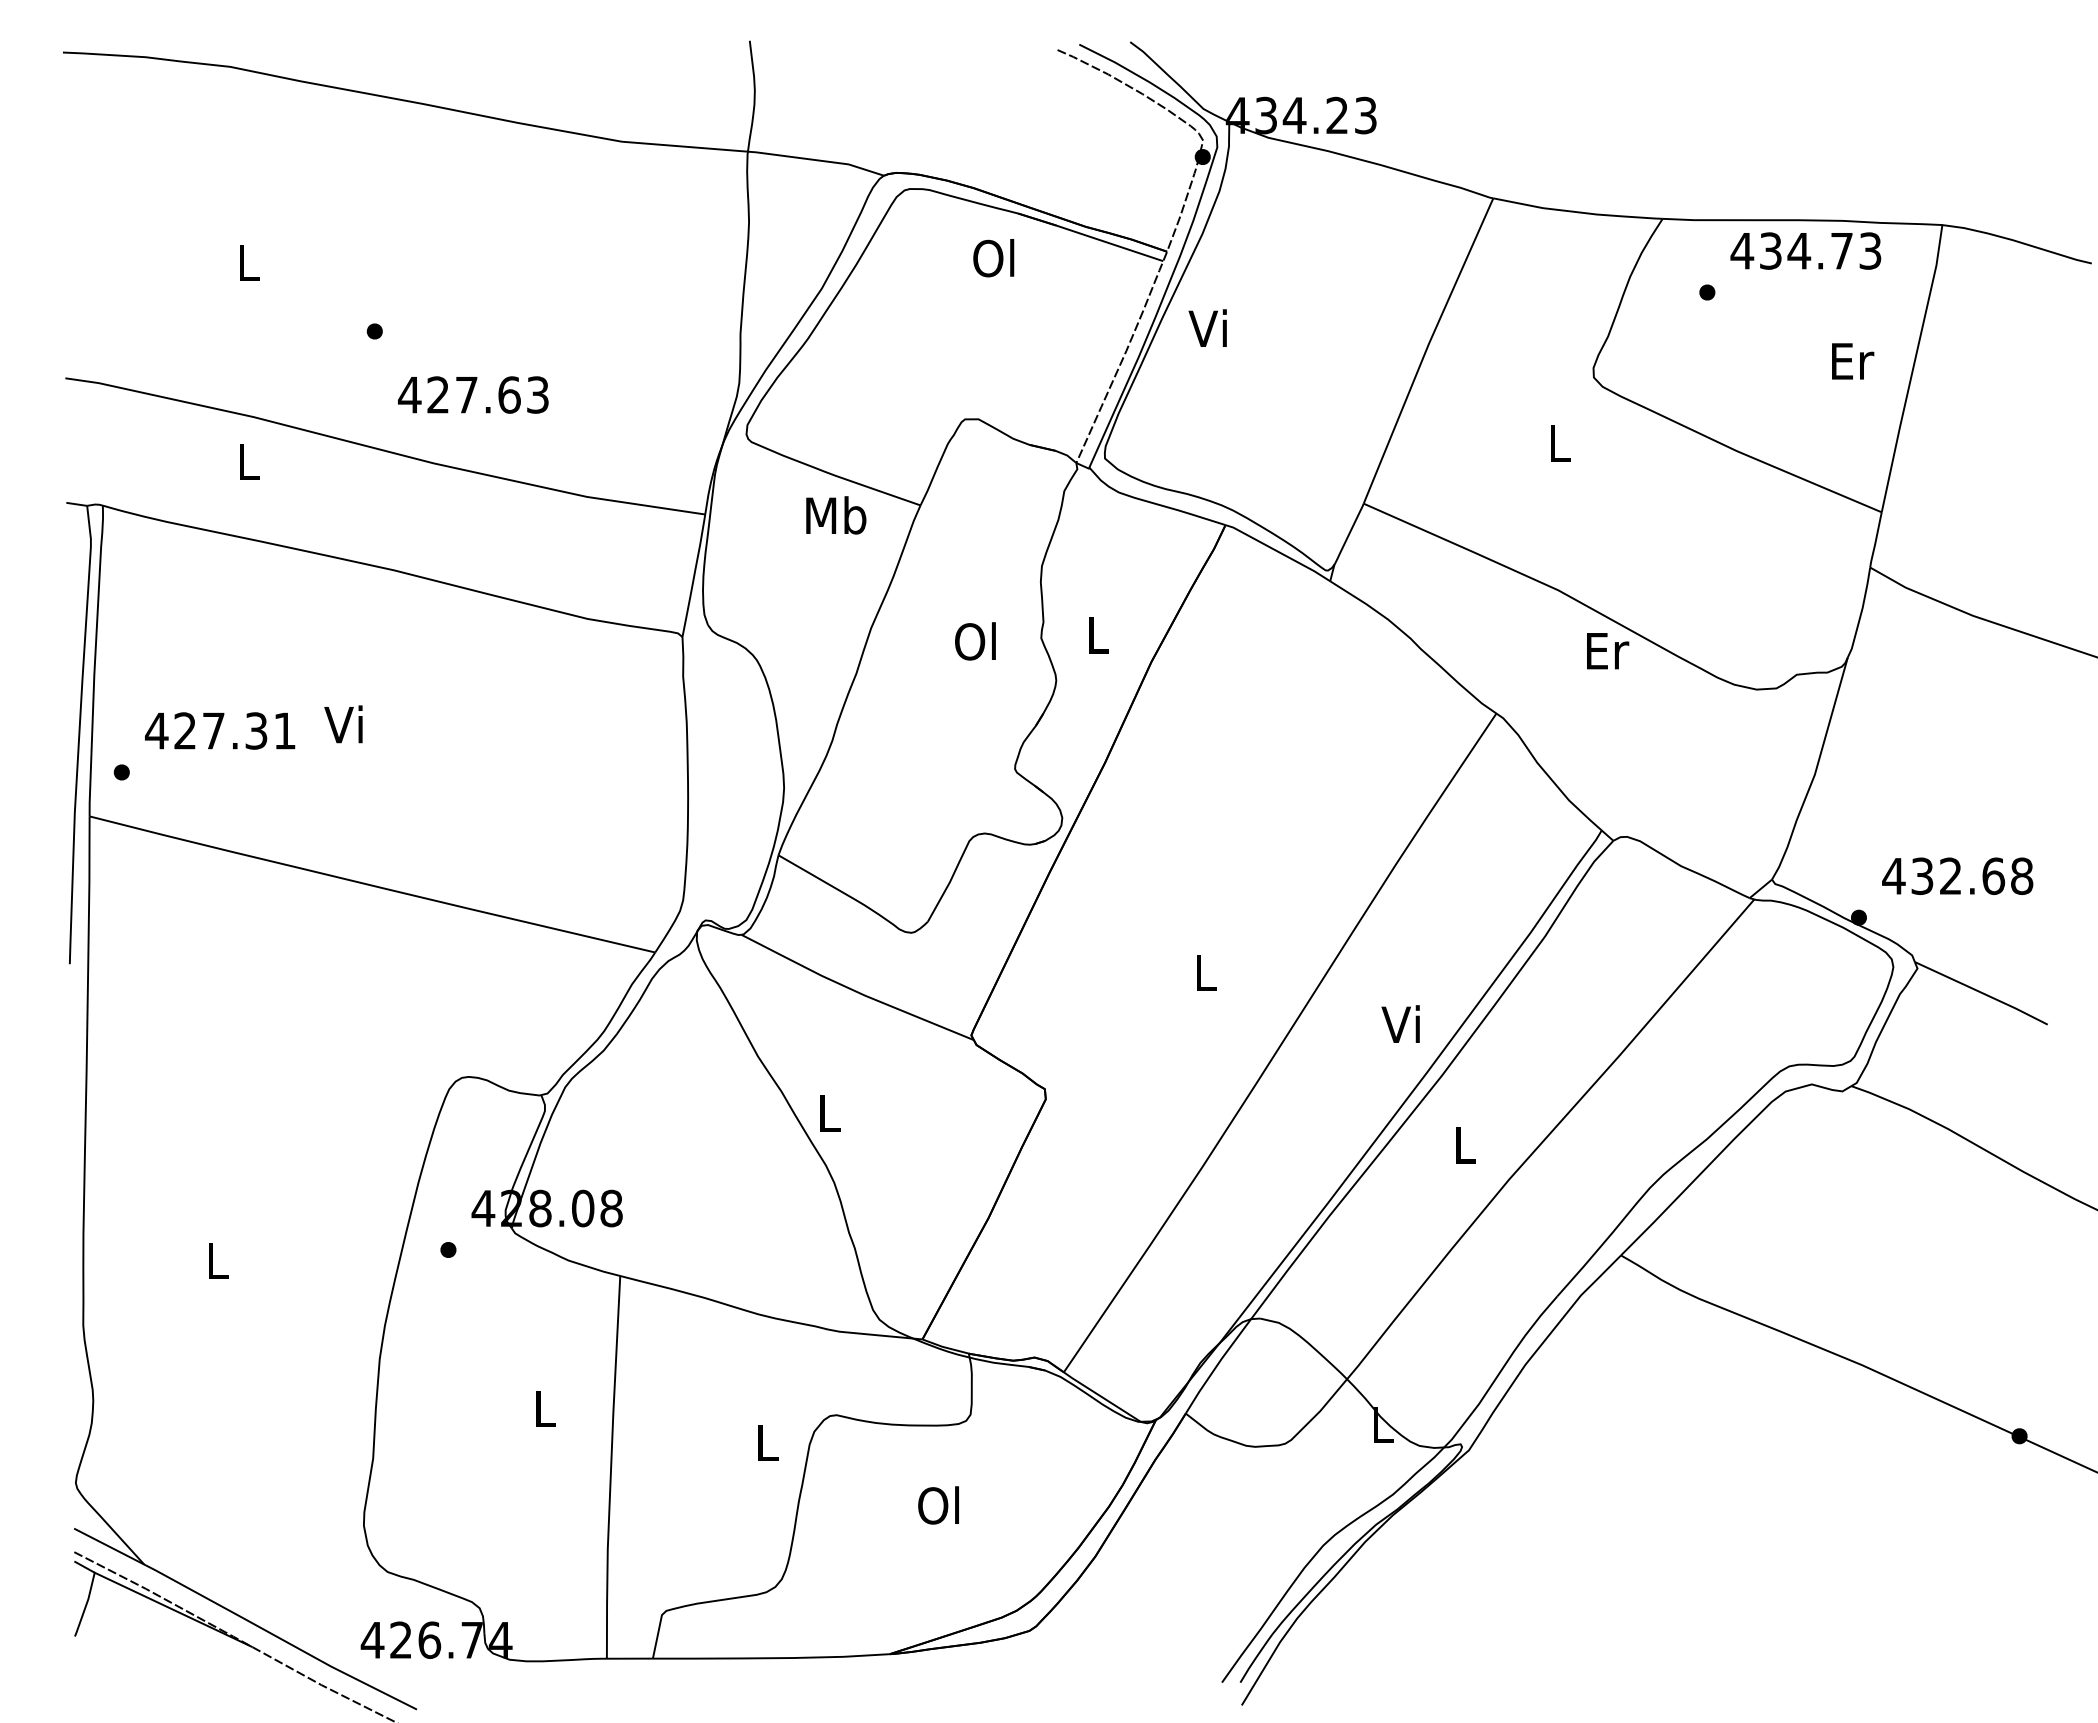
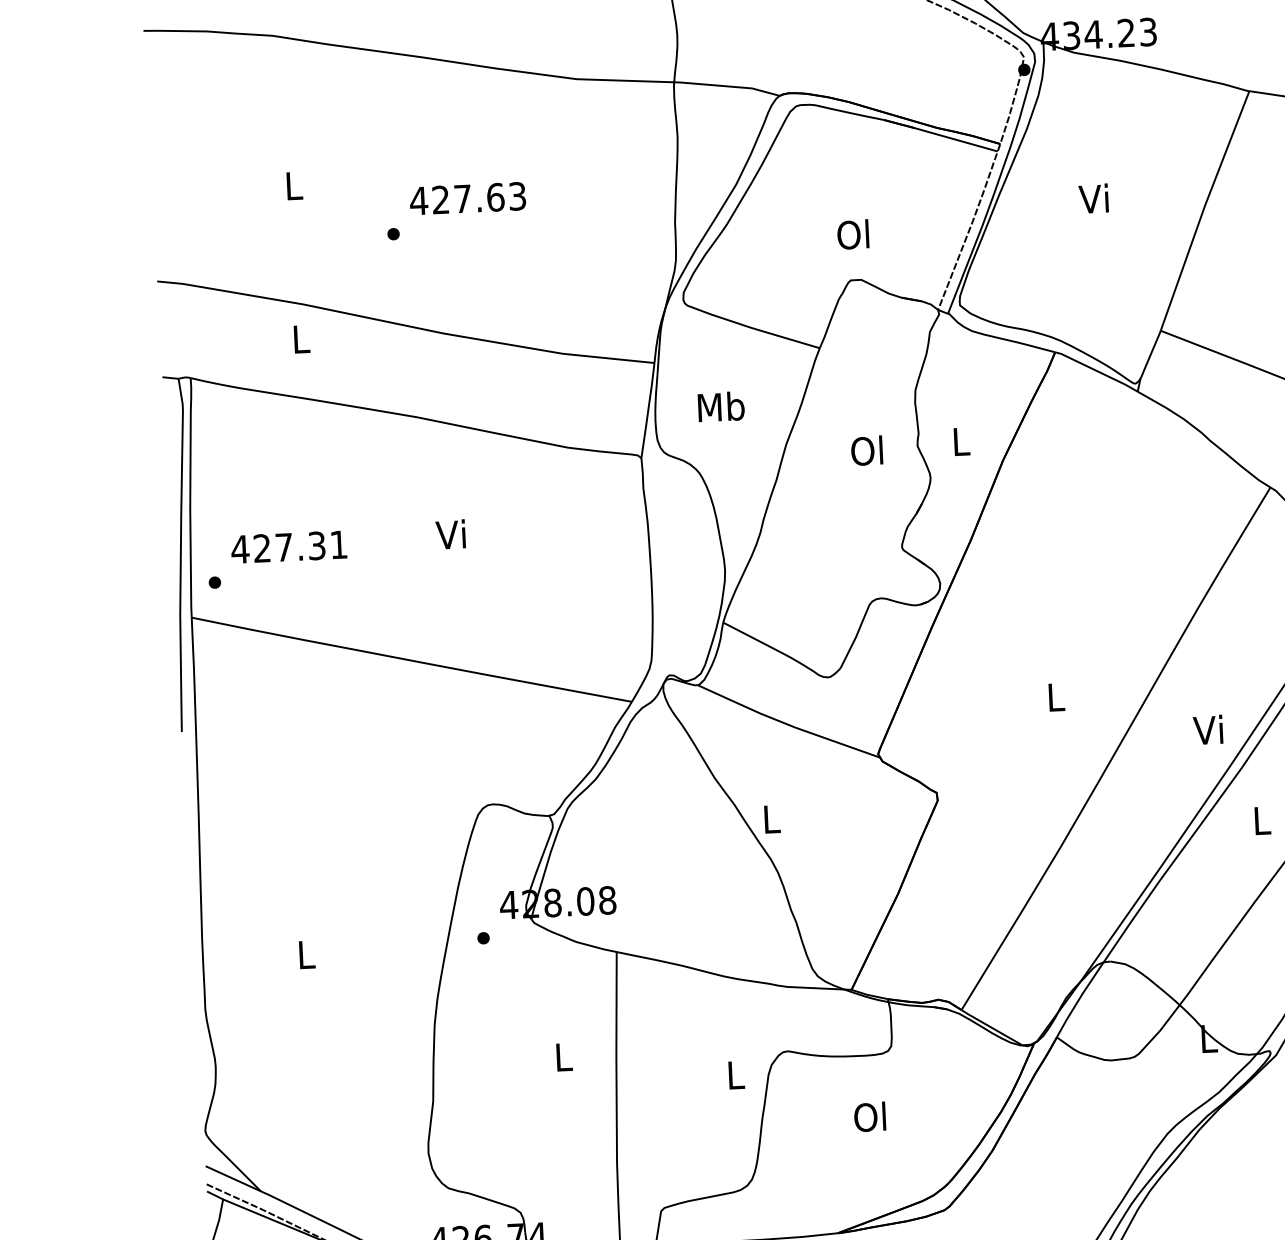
text: (993, 258) -> (852, 234), moved
text: (1207, 327) -> (1093, 198), moved
text: (473, 394) -> (467, 198), moved
text: (836, 515) -> (721, 406), moved
text: (343, 724) -> (450, 534), moved

